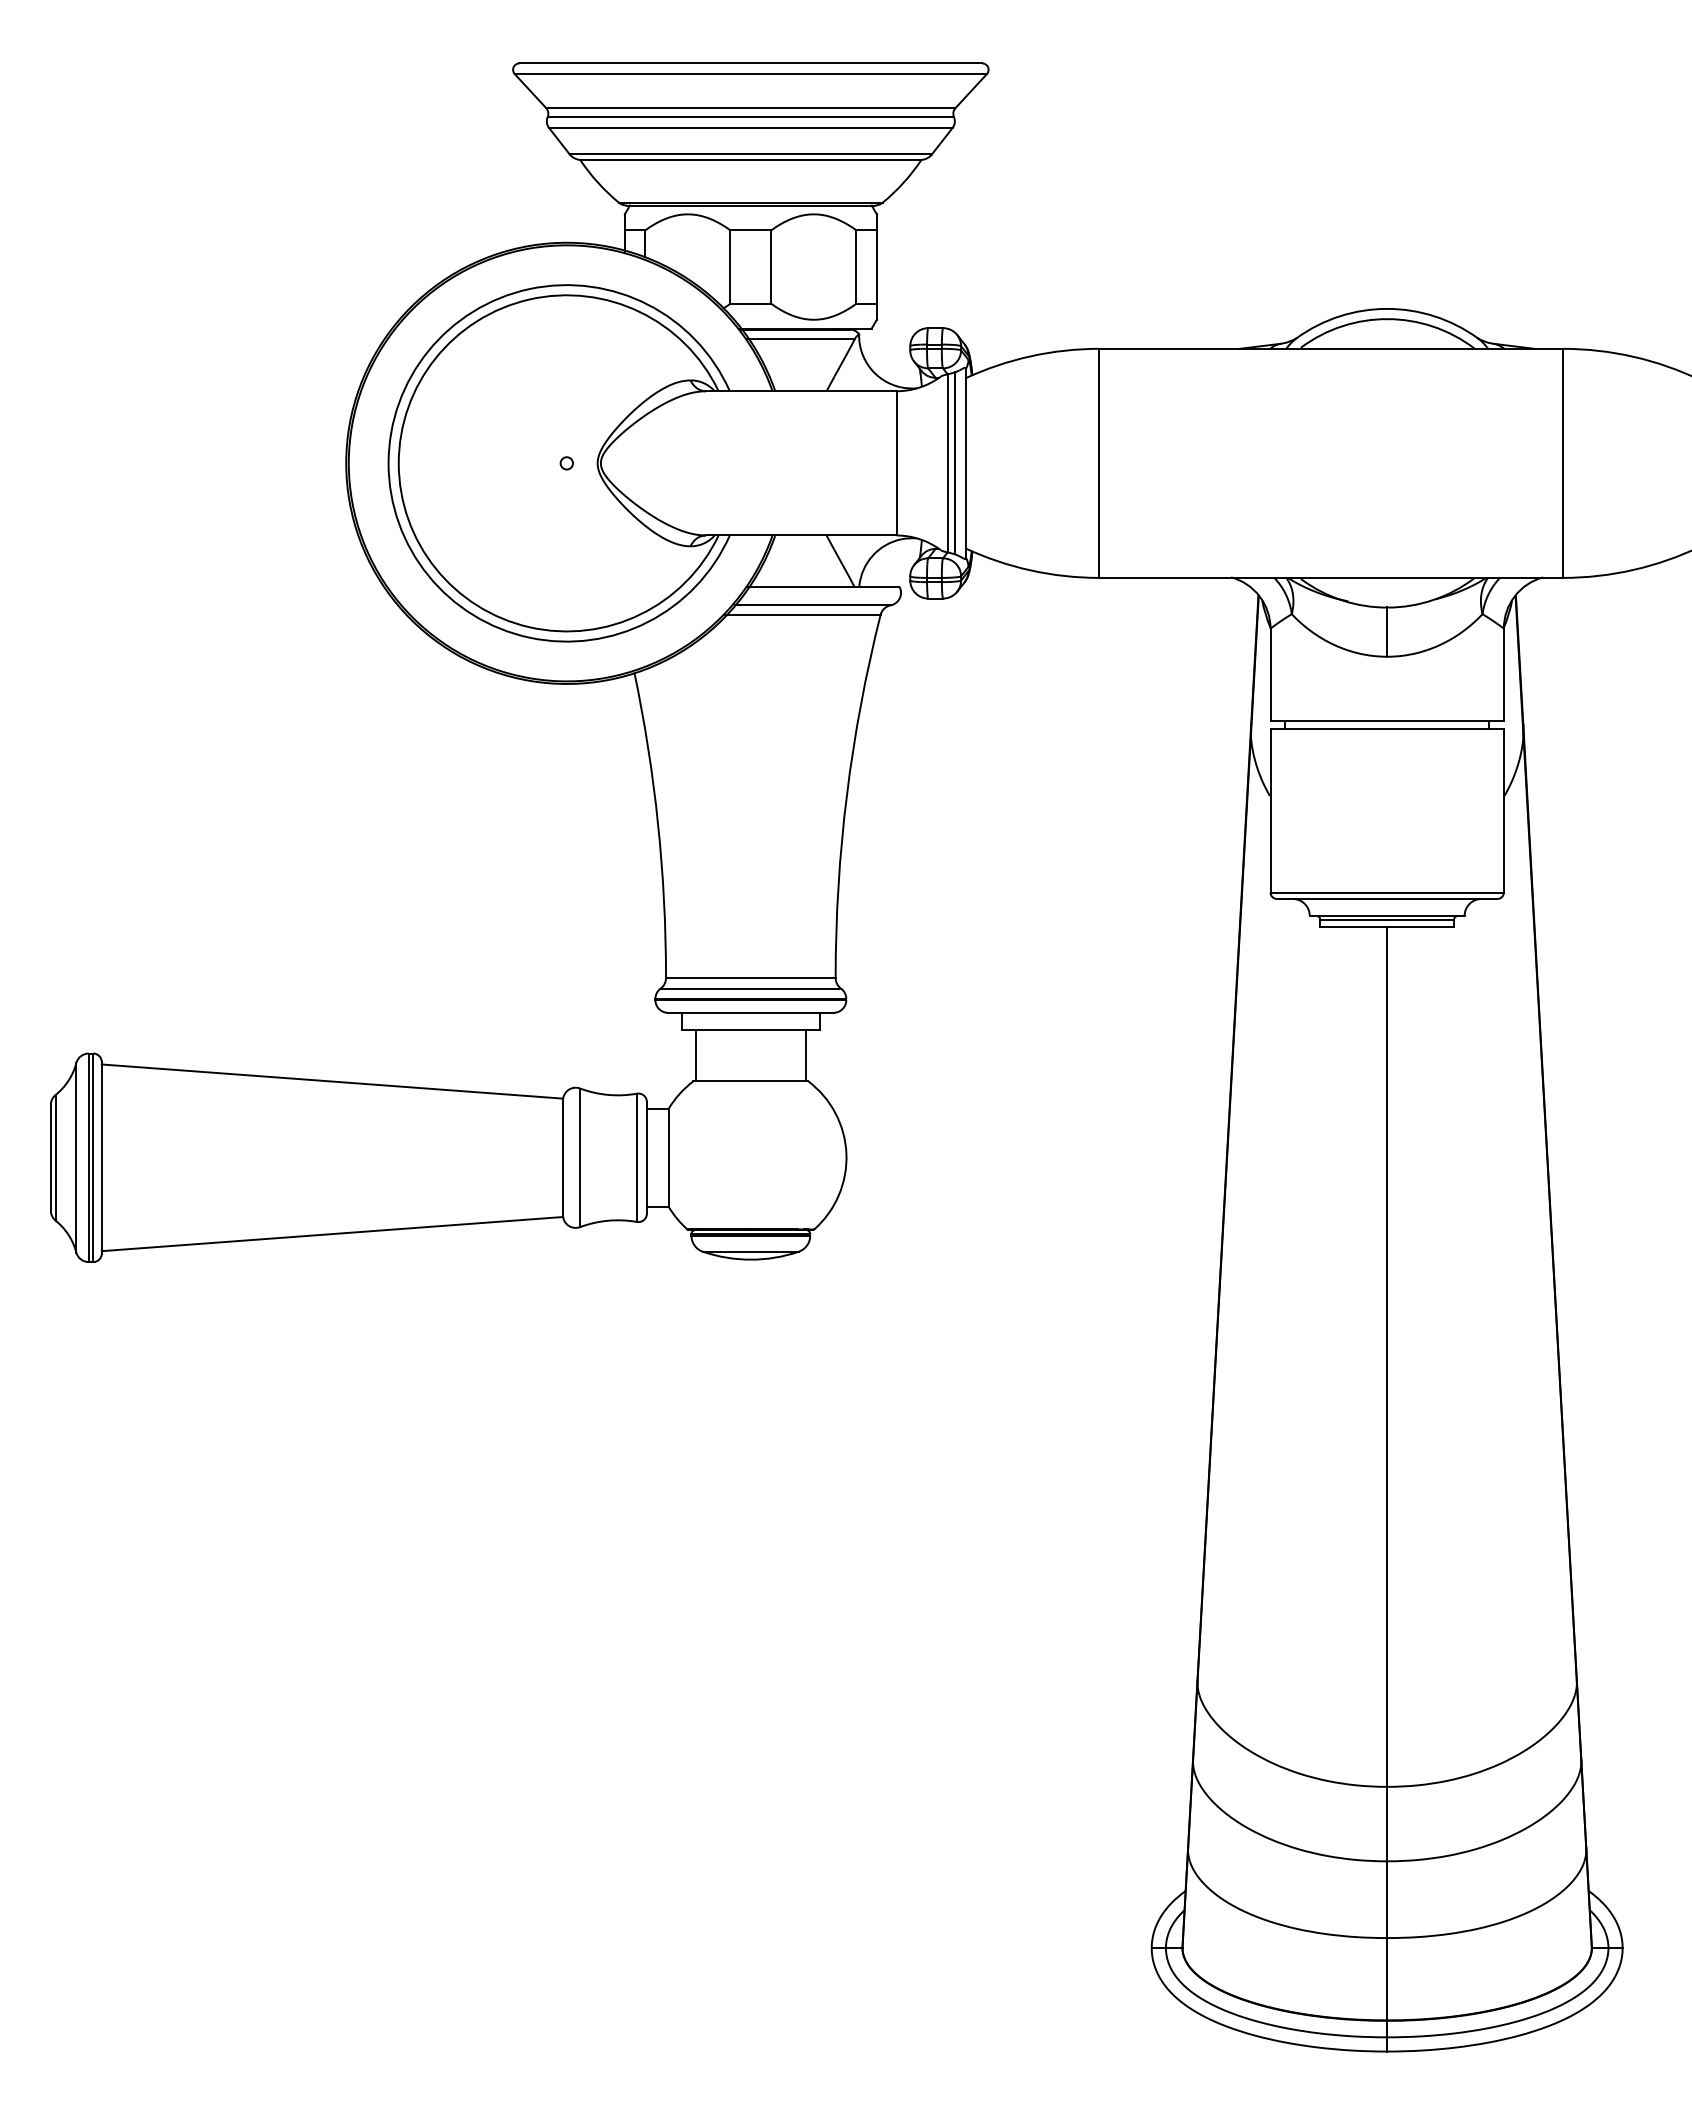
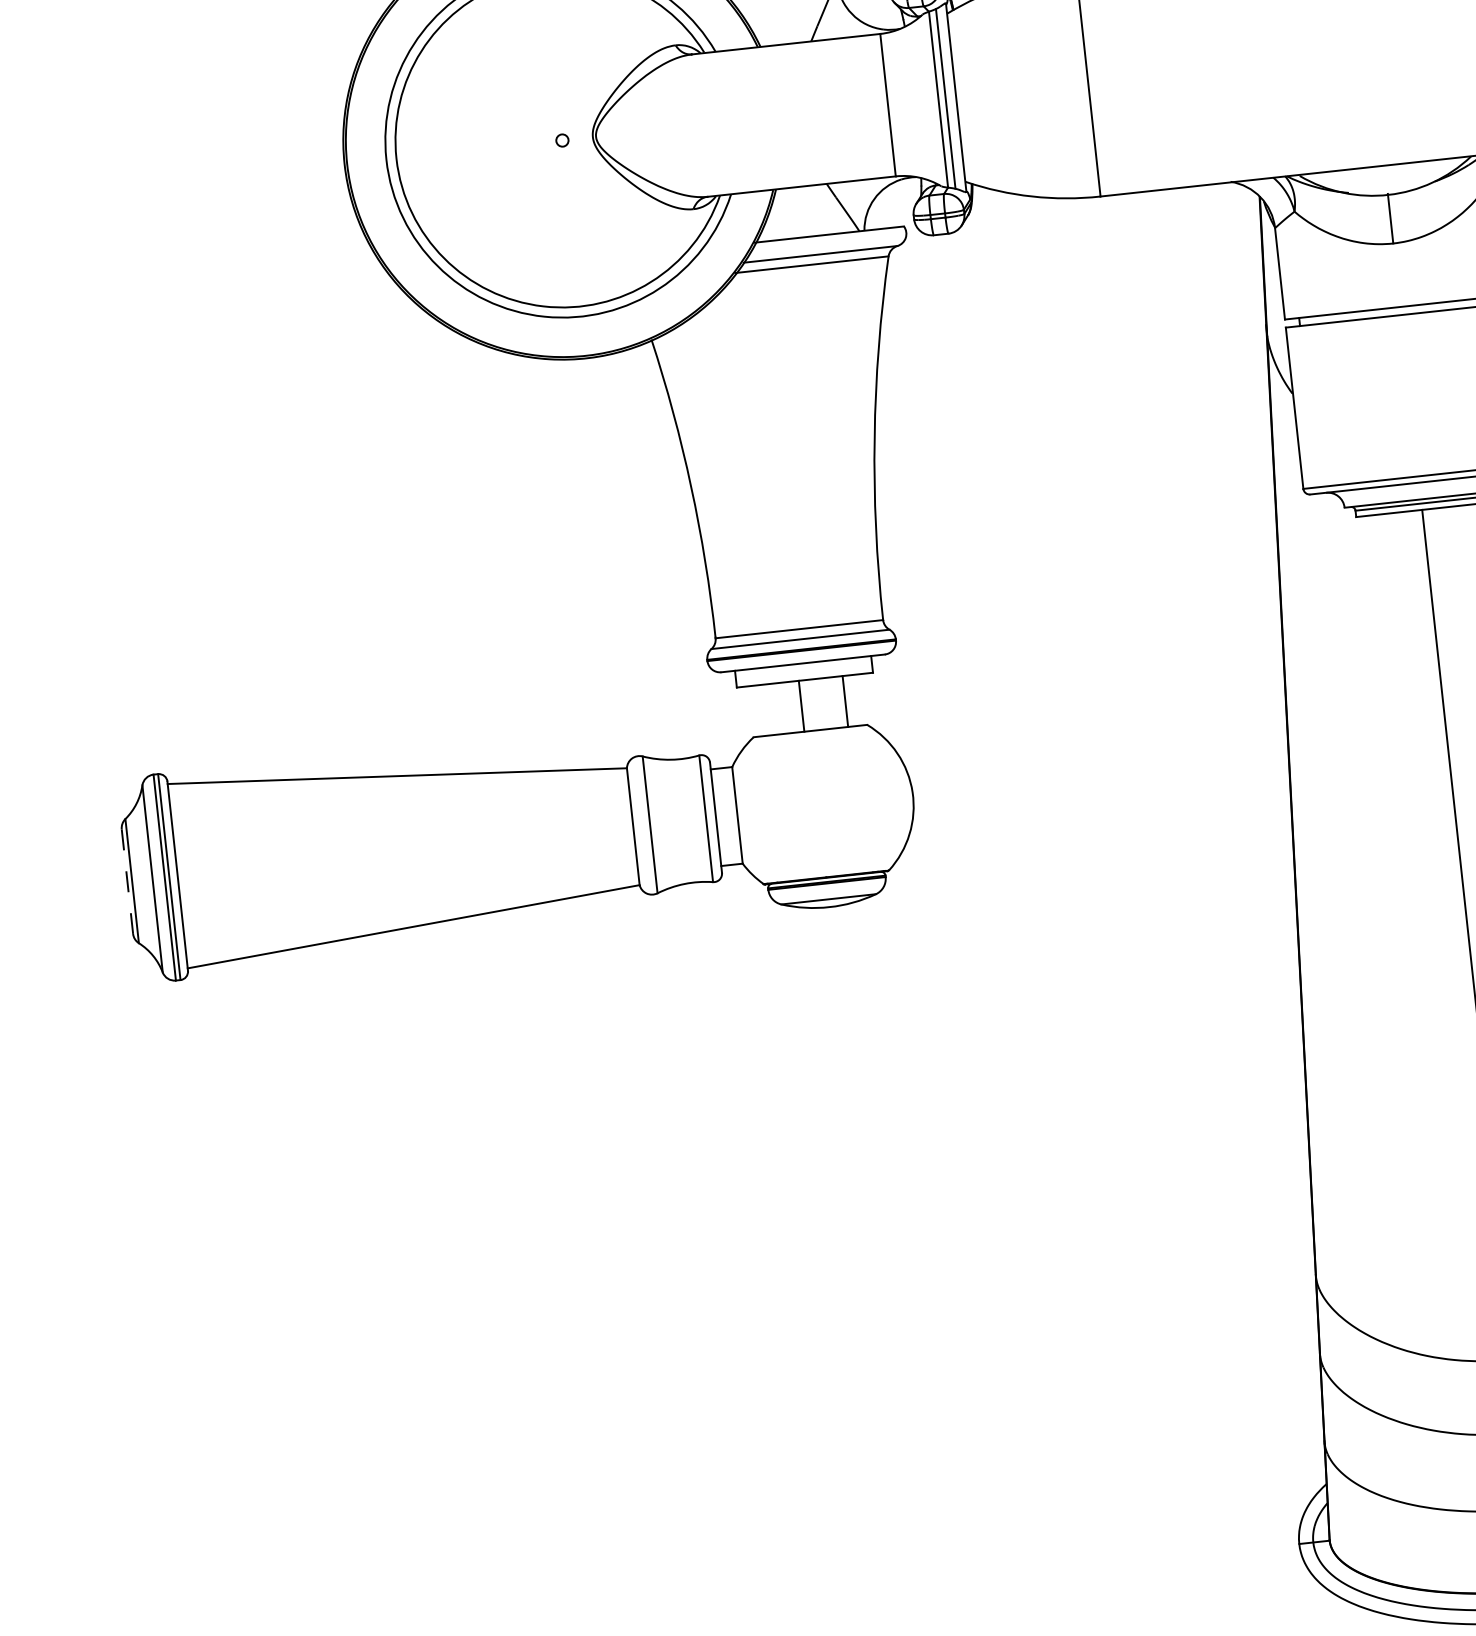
line: (696, 1055) -> (845, 701), moved
line: (805, 1055) -> (801, 706), moved
line: (50, 1157) -> (127, 881), solid -> dashed

